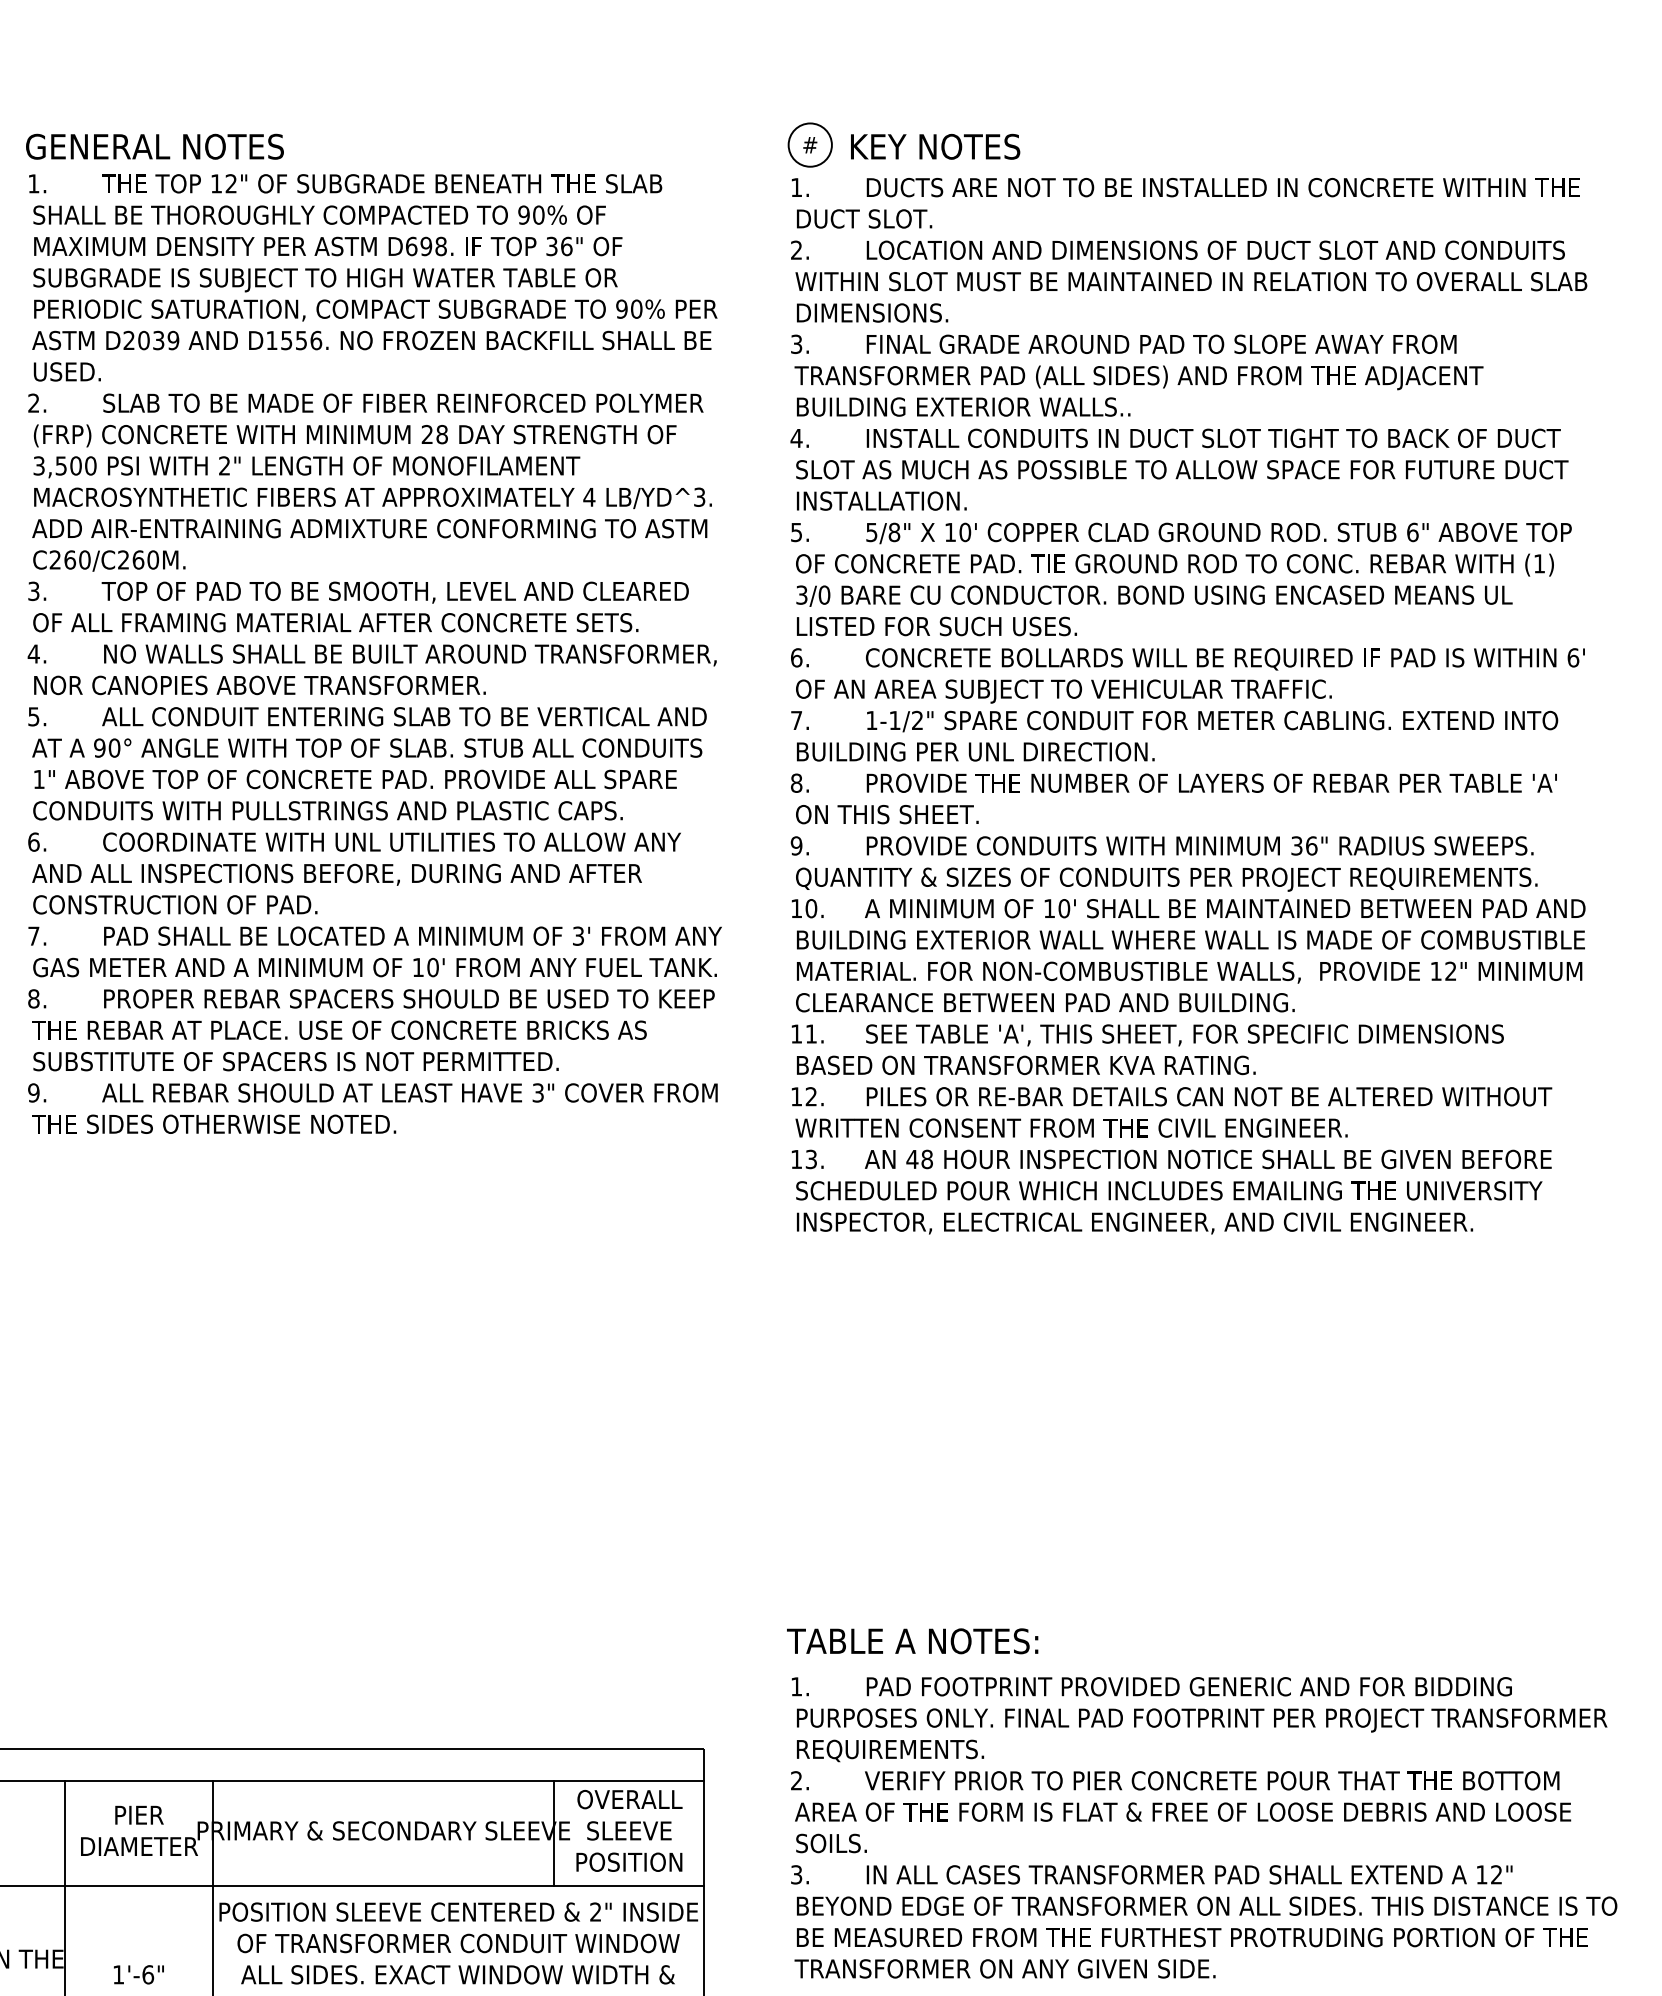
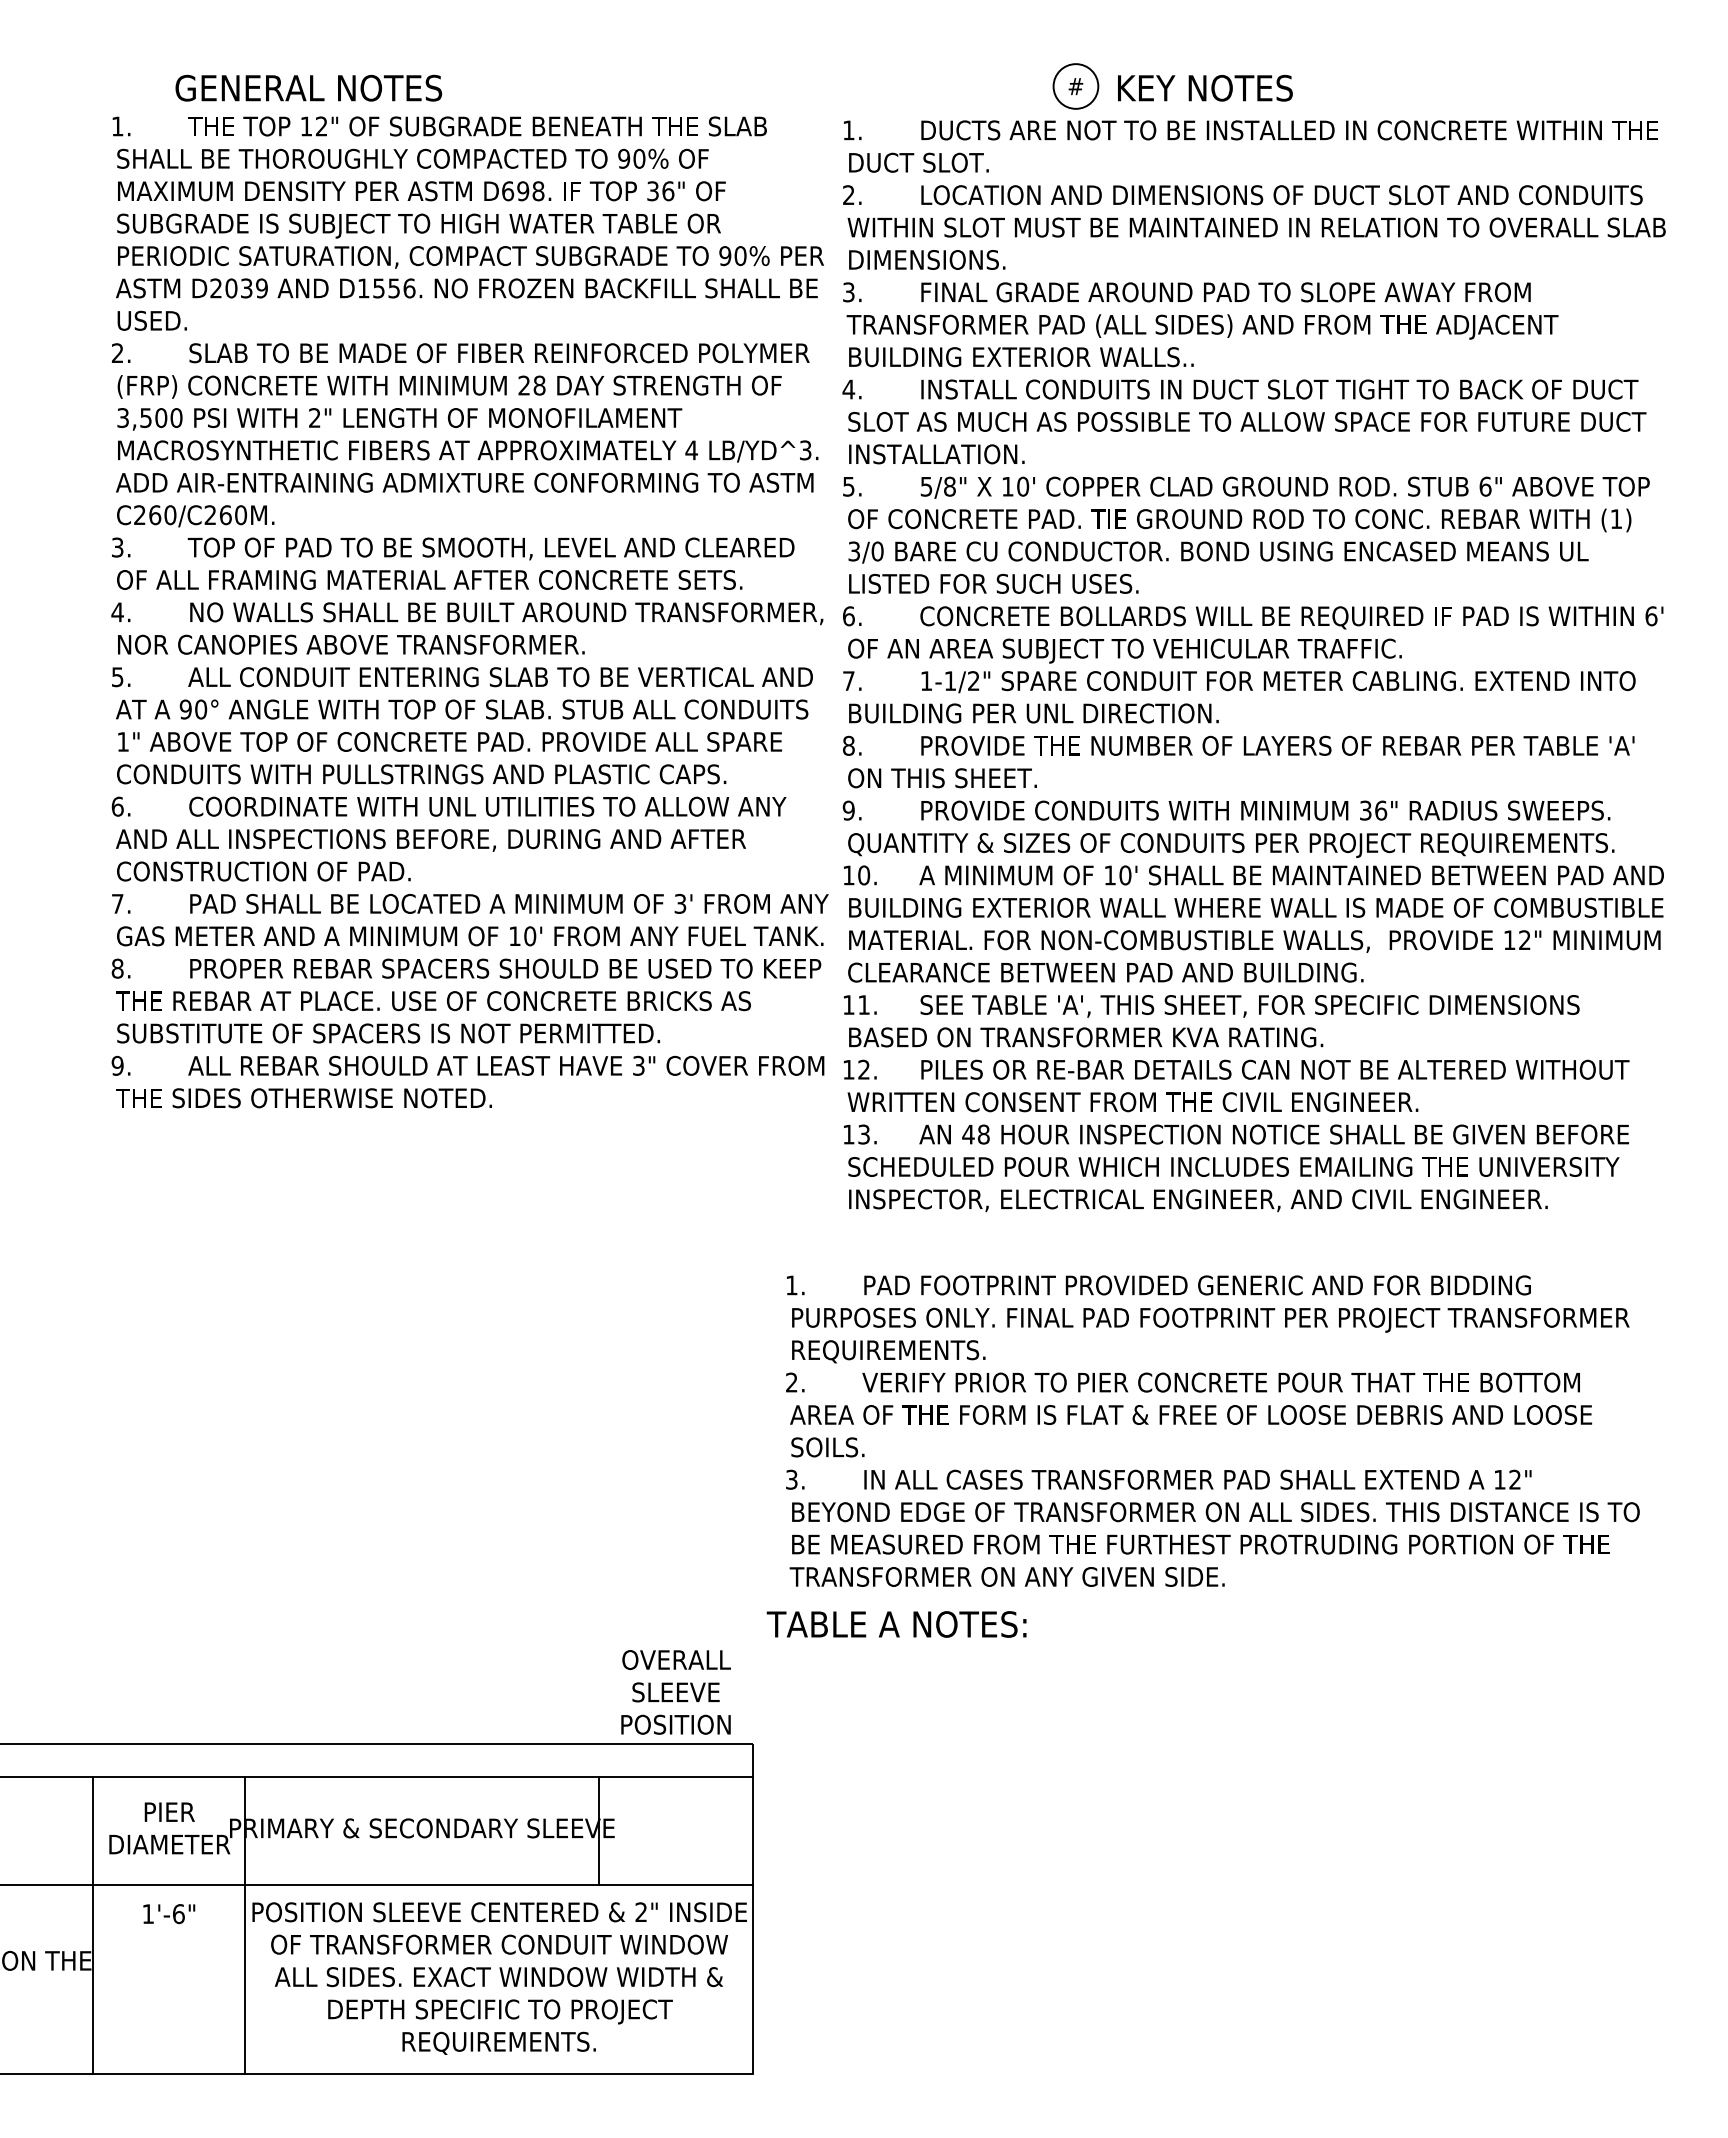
part: (903, 145) -> (1172, 86), moved
text: (154, 146) -> (308, 87), moved
text: (374, 654) -> (469, 612), moved
text: (912, 1641) -> (896, 1624), moved
text: (1203, 1827) -> (1212, 1430), moved
text: (628, 1831) -> (675, 1692), moved
text: (139, 1975) -> (169, 1914), moved

